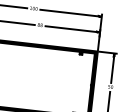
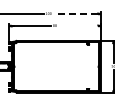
line: (68, 13) -> (75, 14), solid -> dashed
line: (70, 29) -> (78, 26), removed

